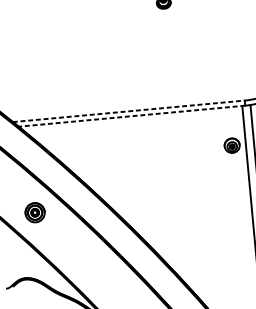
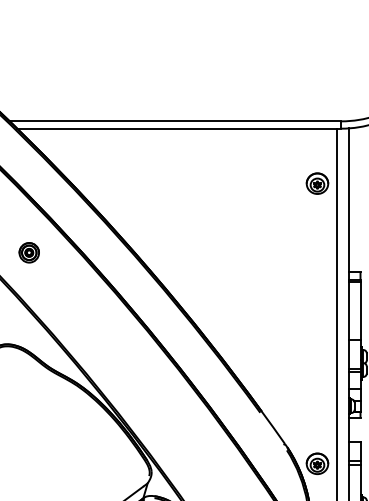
line: (128, 111) -> (175, 121), dashed -> solid
line: (131, 116) -> (178, 128), dashed -> solid
part: (34, 212) -> (28, 252), size x0.71

